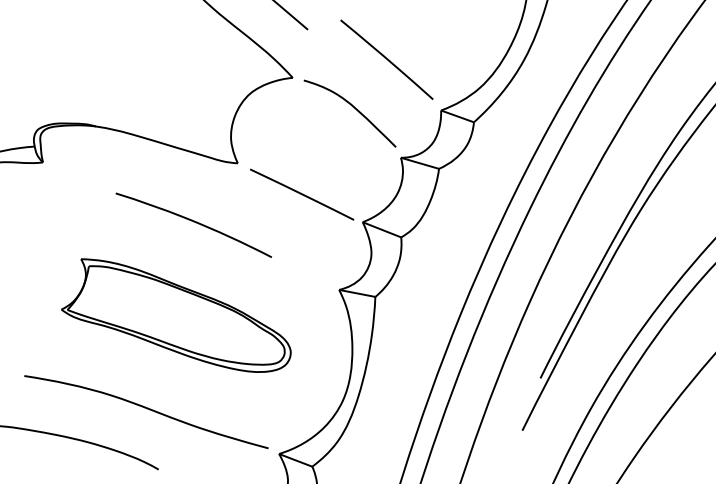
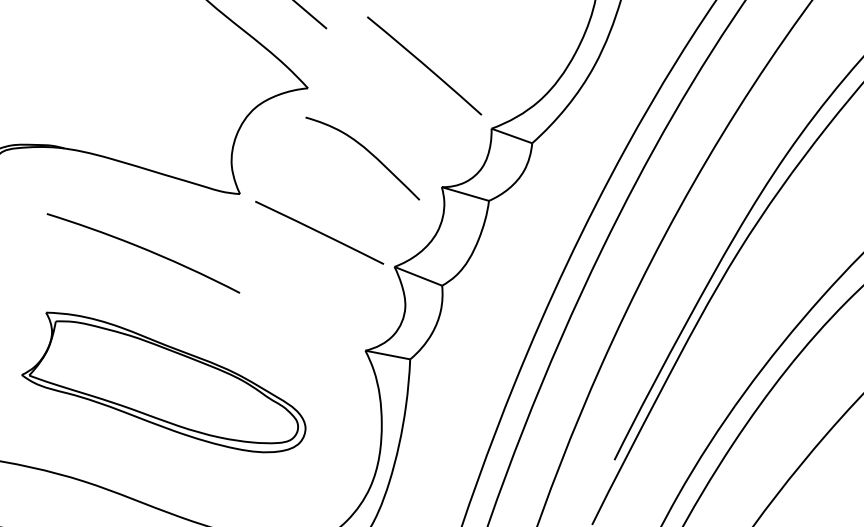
curve: (352, 107) -> (365, 150), moved
curve: (193, 222) -> (143, 249), moved

